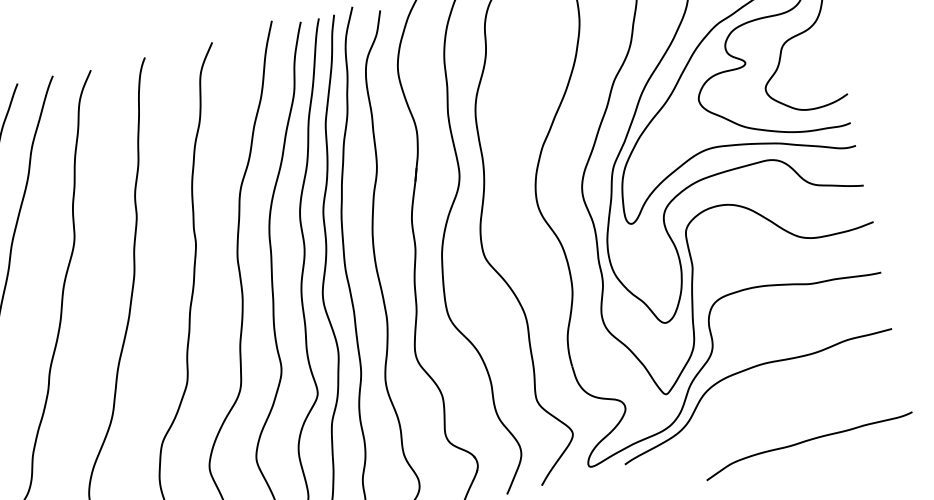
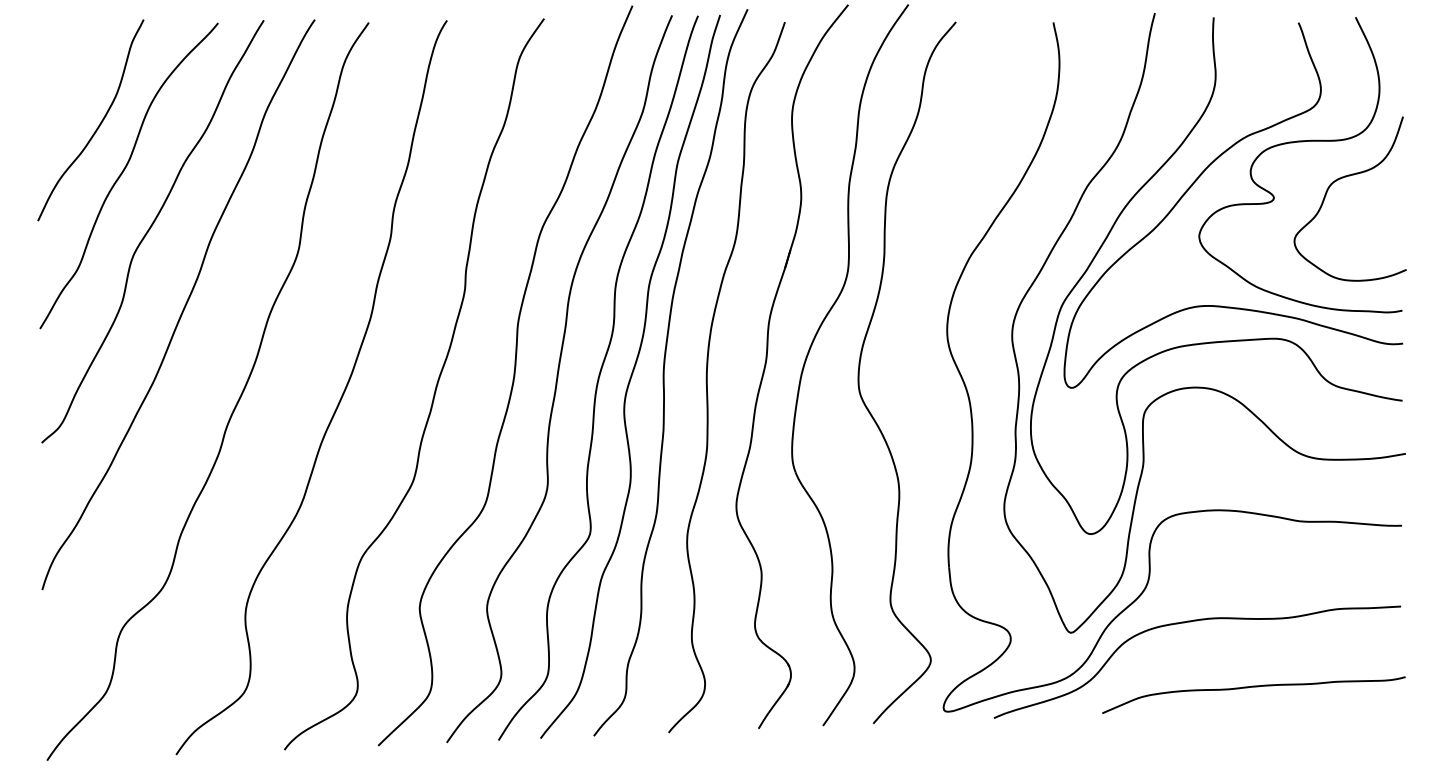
curve: (808, 441) -> (1253, 687), moved

